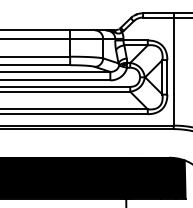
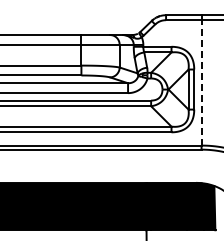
line: (173, 71) -> (201, 82), solid -> dashed

